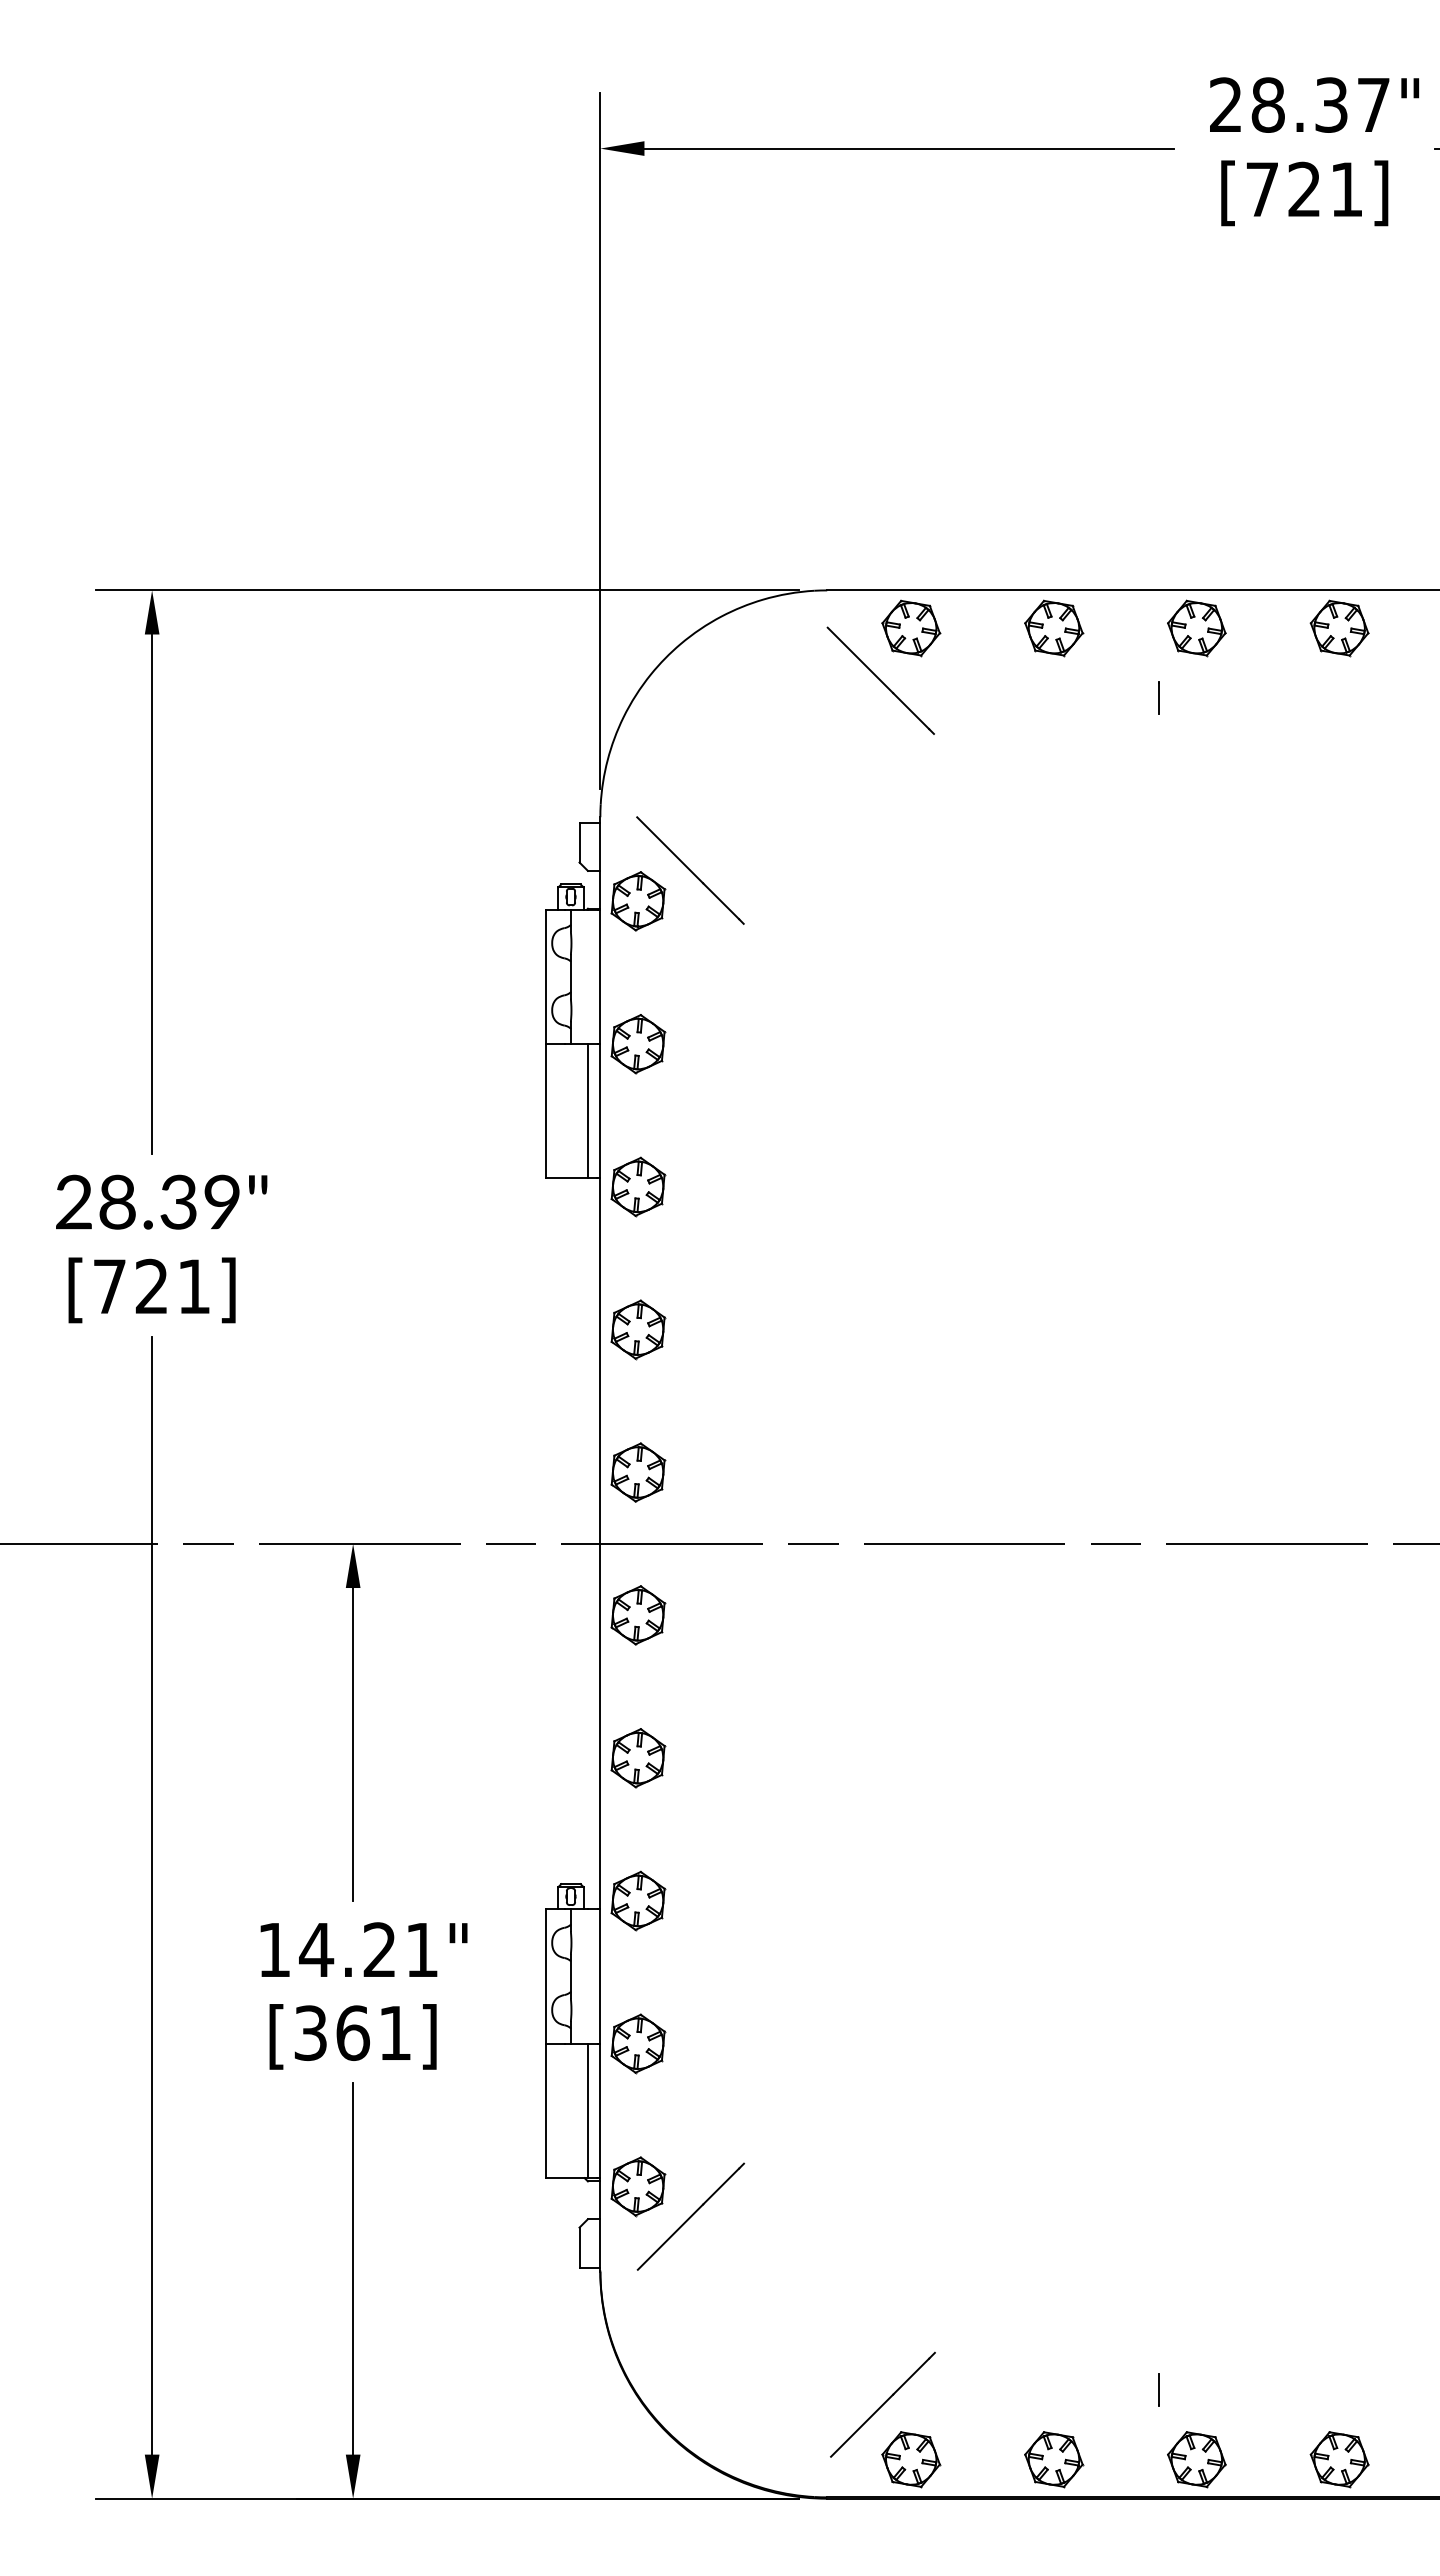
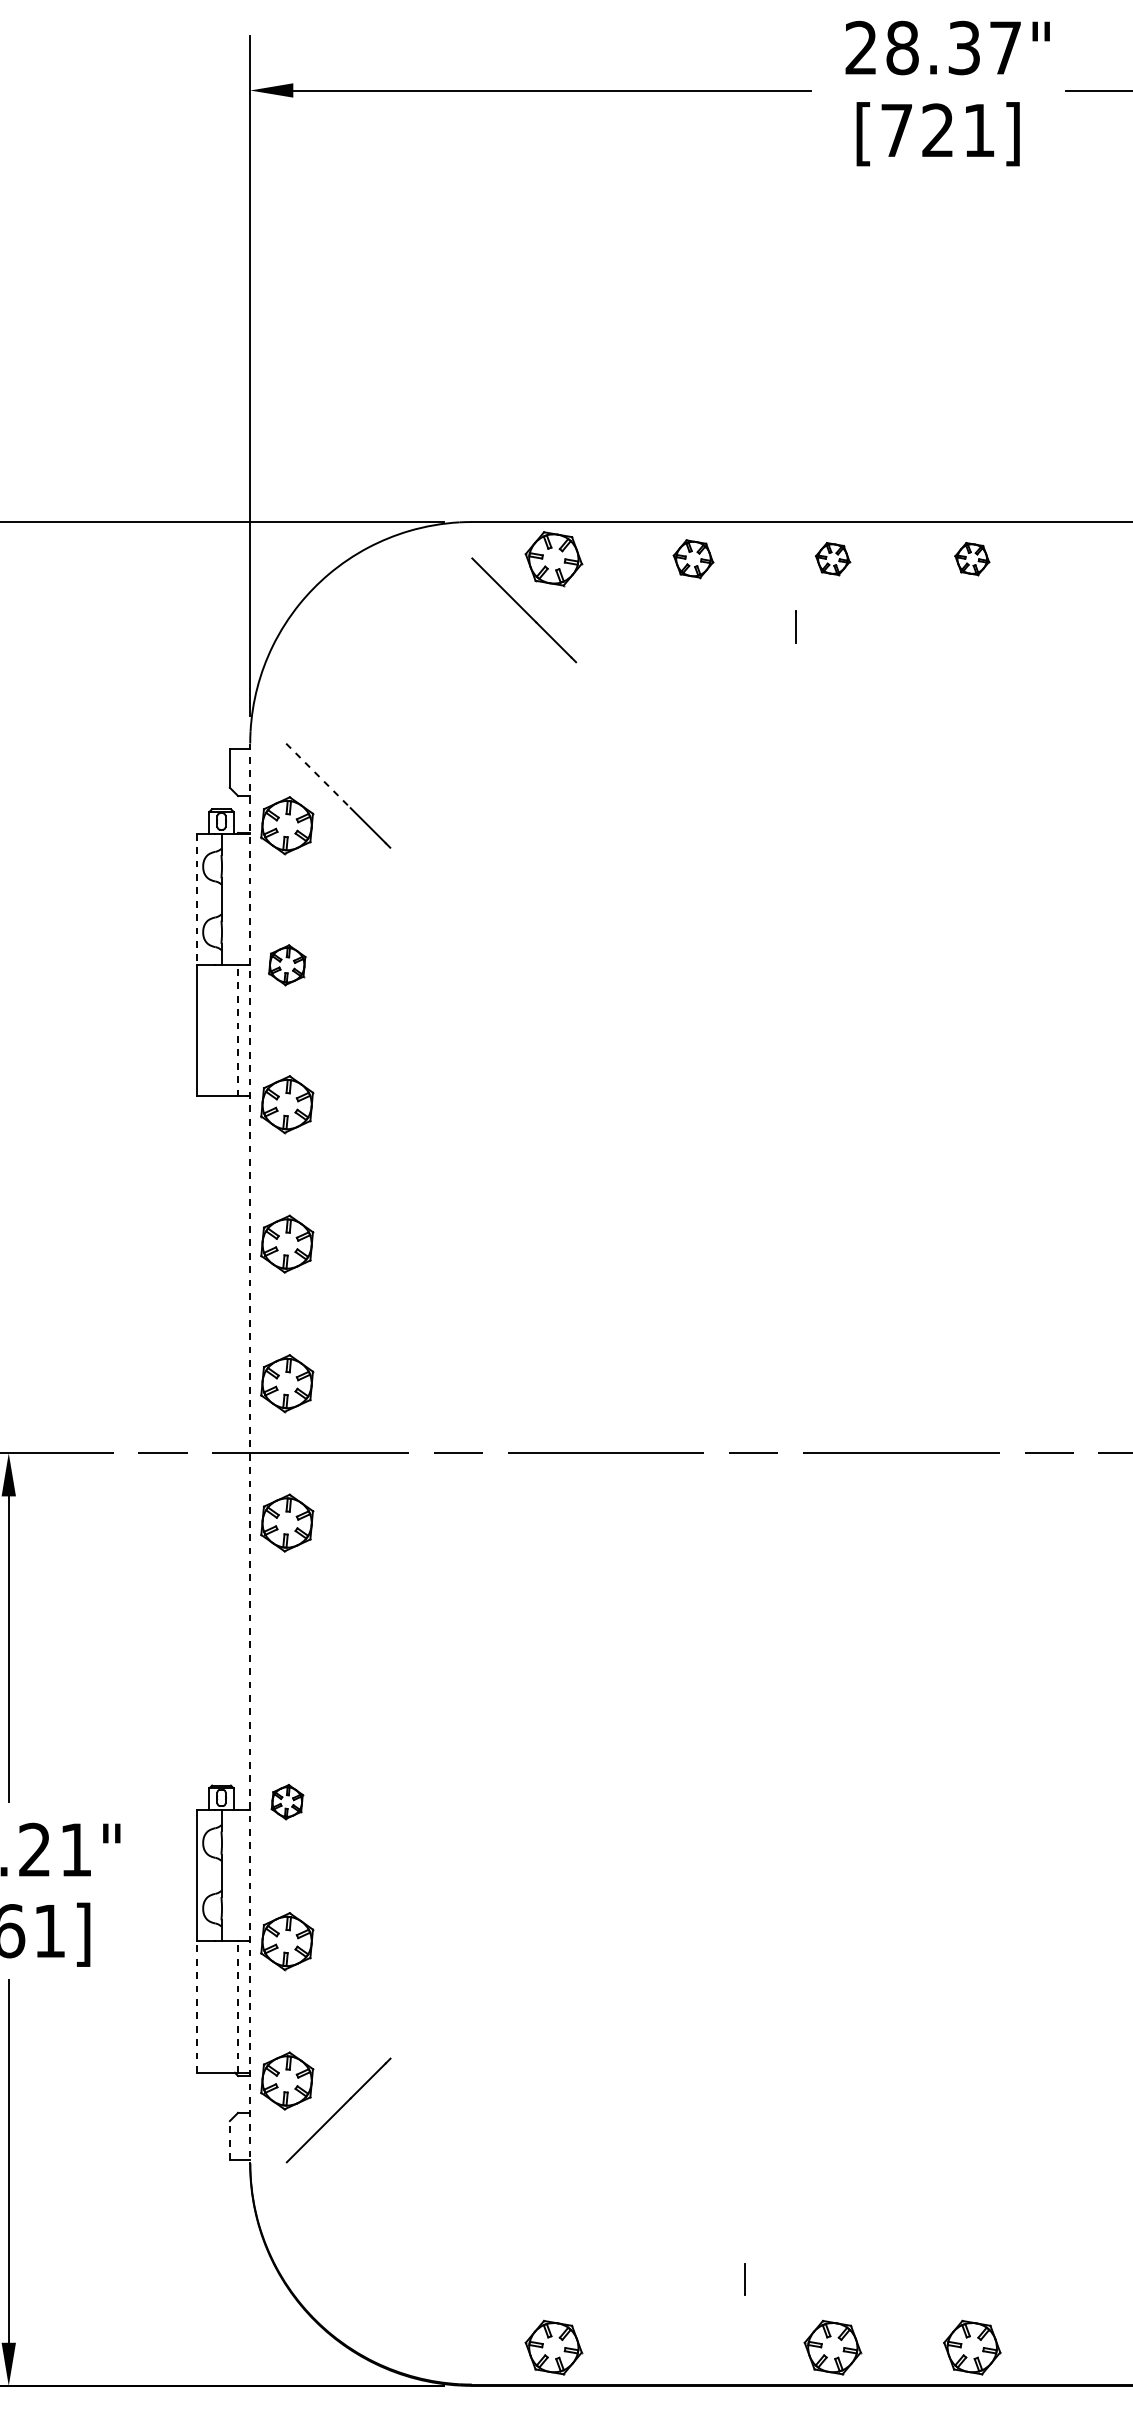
part: (1054, 628) -> (693, 559), size x0.7
part: (1196, 628) -> (832, 559), size x0.6
part: (1339, 628) -> (972, 559), size x0.6
line: (670, 850) -> (318, 776), solid -> dashed
line: (545, 977) -> (196, 900), solid -> dashed
part: (638, 1044) -> (287, 965), size x0.7
line: (588, 1110) -> (238, 1029), solid -> dashed
line: (600, 1543) -> (250, 1452), solid -> dashed
part: (638, 1758) -> (287, 1662), removed
part: (638, 1900) -> (287, 1801), size x0.6
line: (545, 2110) -> (196, 2006), solid -> dashed
line: (588, 2110) -> (238, 2006), solid -> dashed
line: (579, 2247) -> (229, 2140), solid -> dashed
line: (1158, 2389) -> (744, 2279), moved
line: (882, 2404) -> (525, 2293), removed
part: (1054, 2459) -> (693, 2347), removed

